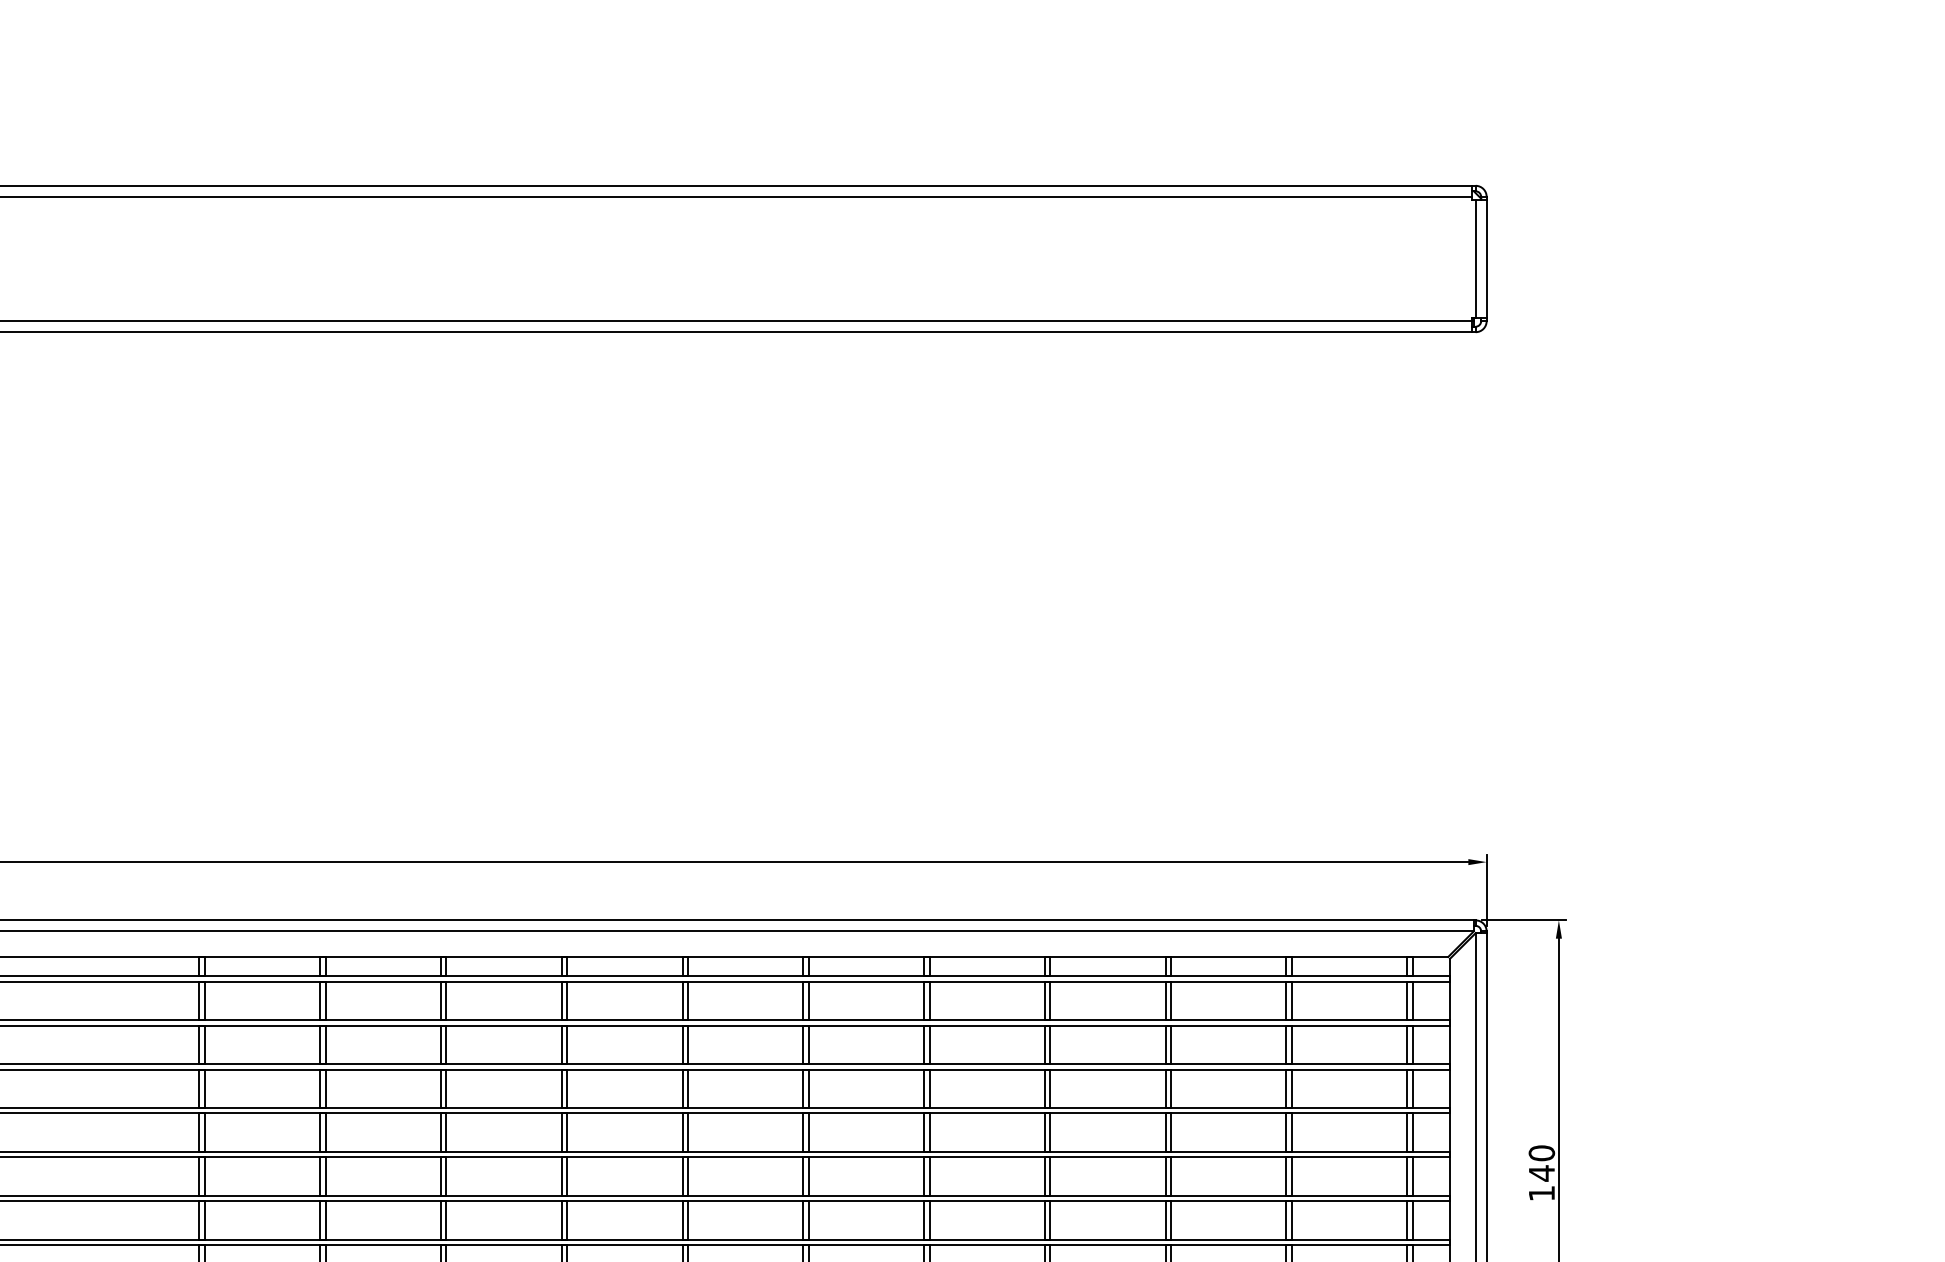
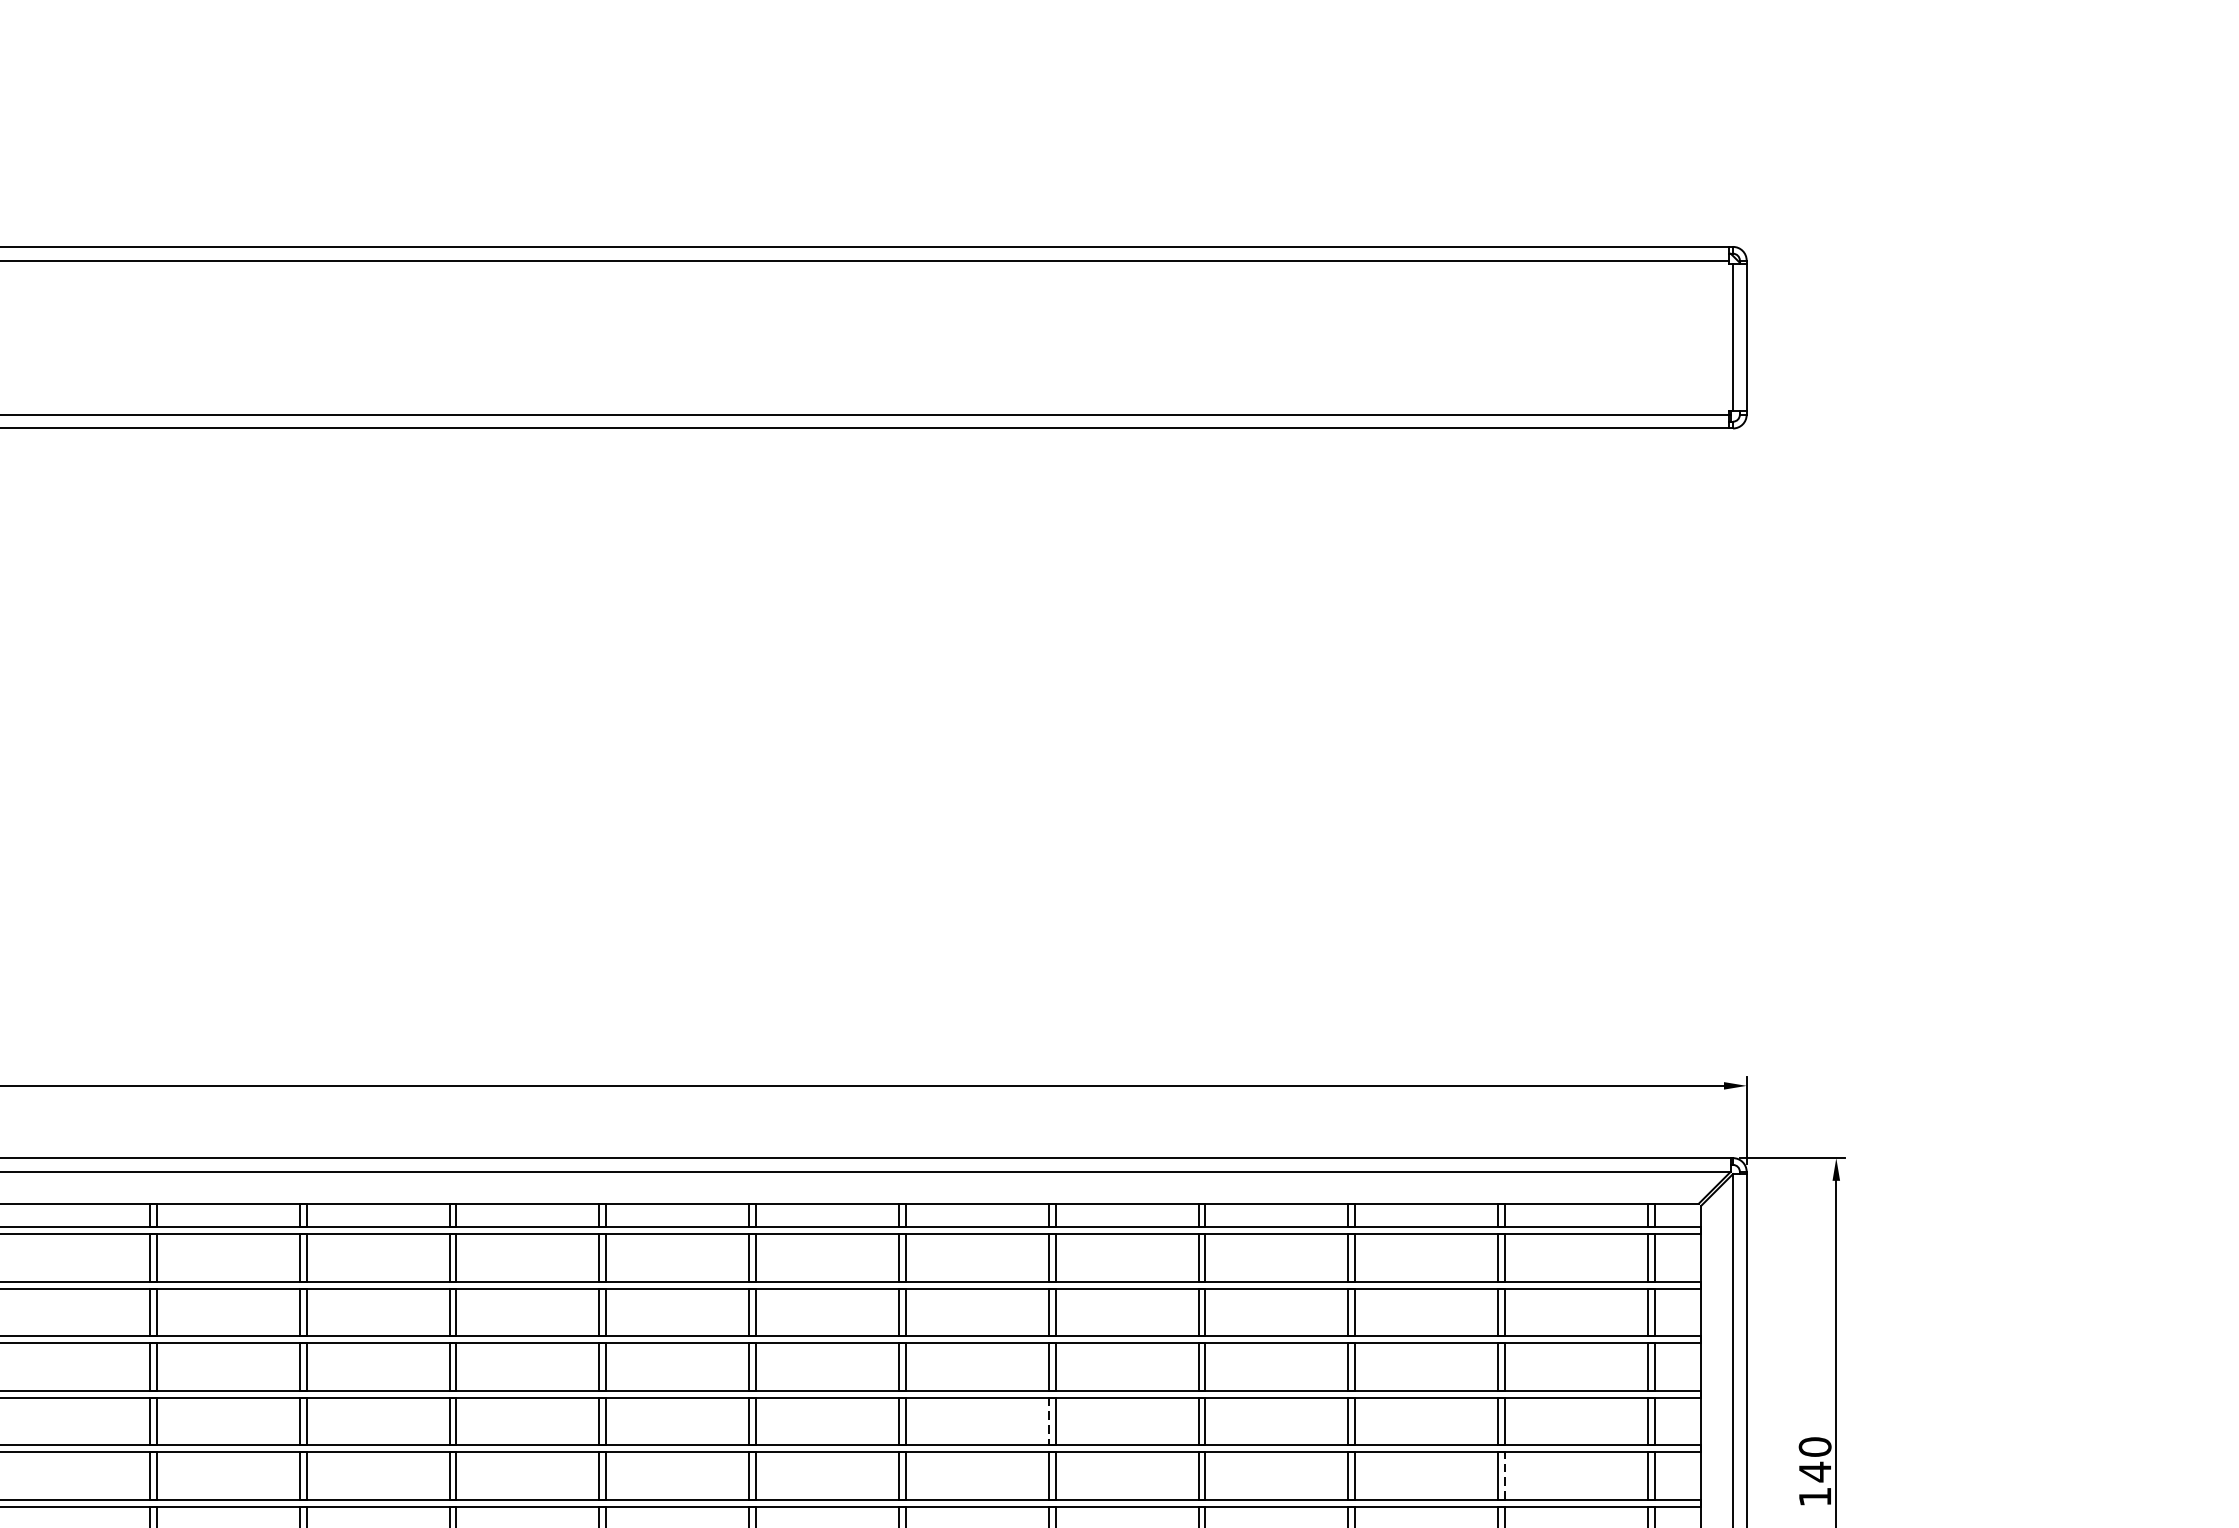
line: (924, 1133) -> (1049, 1422), solid -> dashed
line: (1291, 1176) -> (1504, 1475), solid -> dashed

